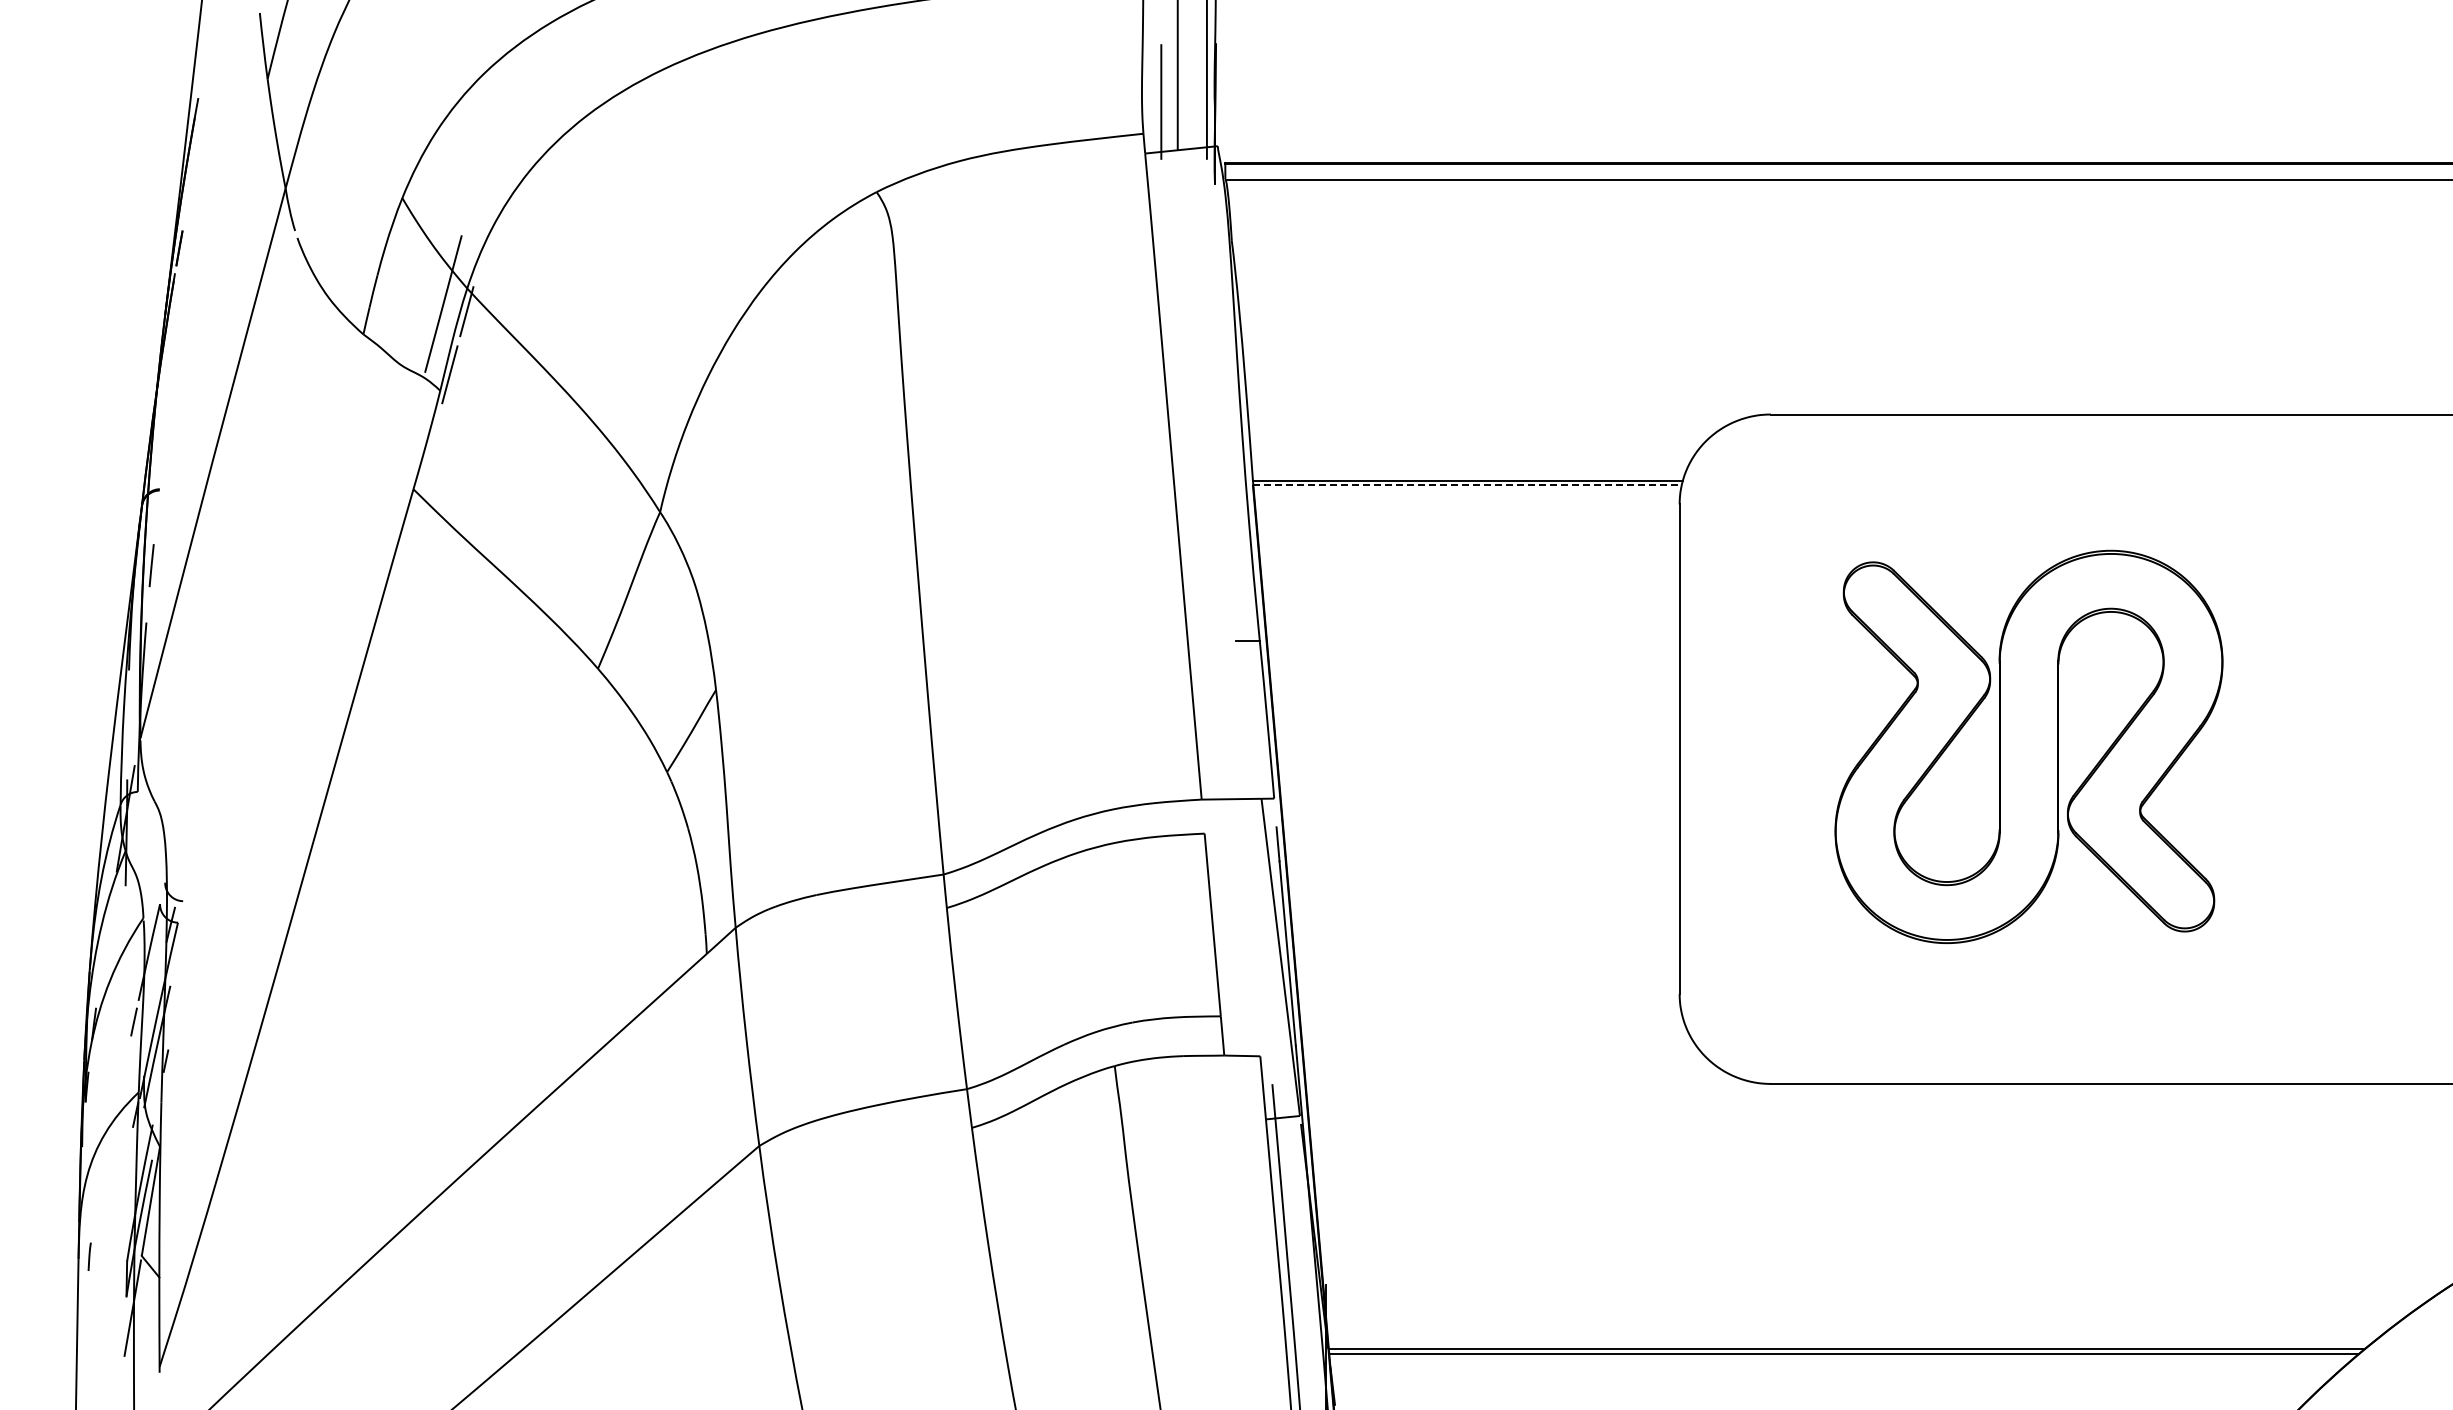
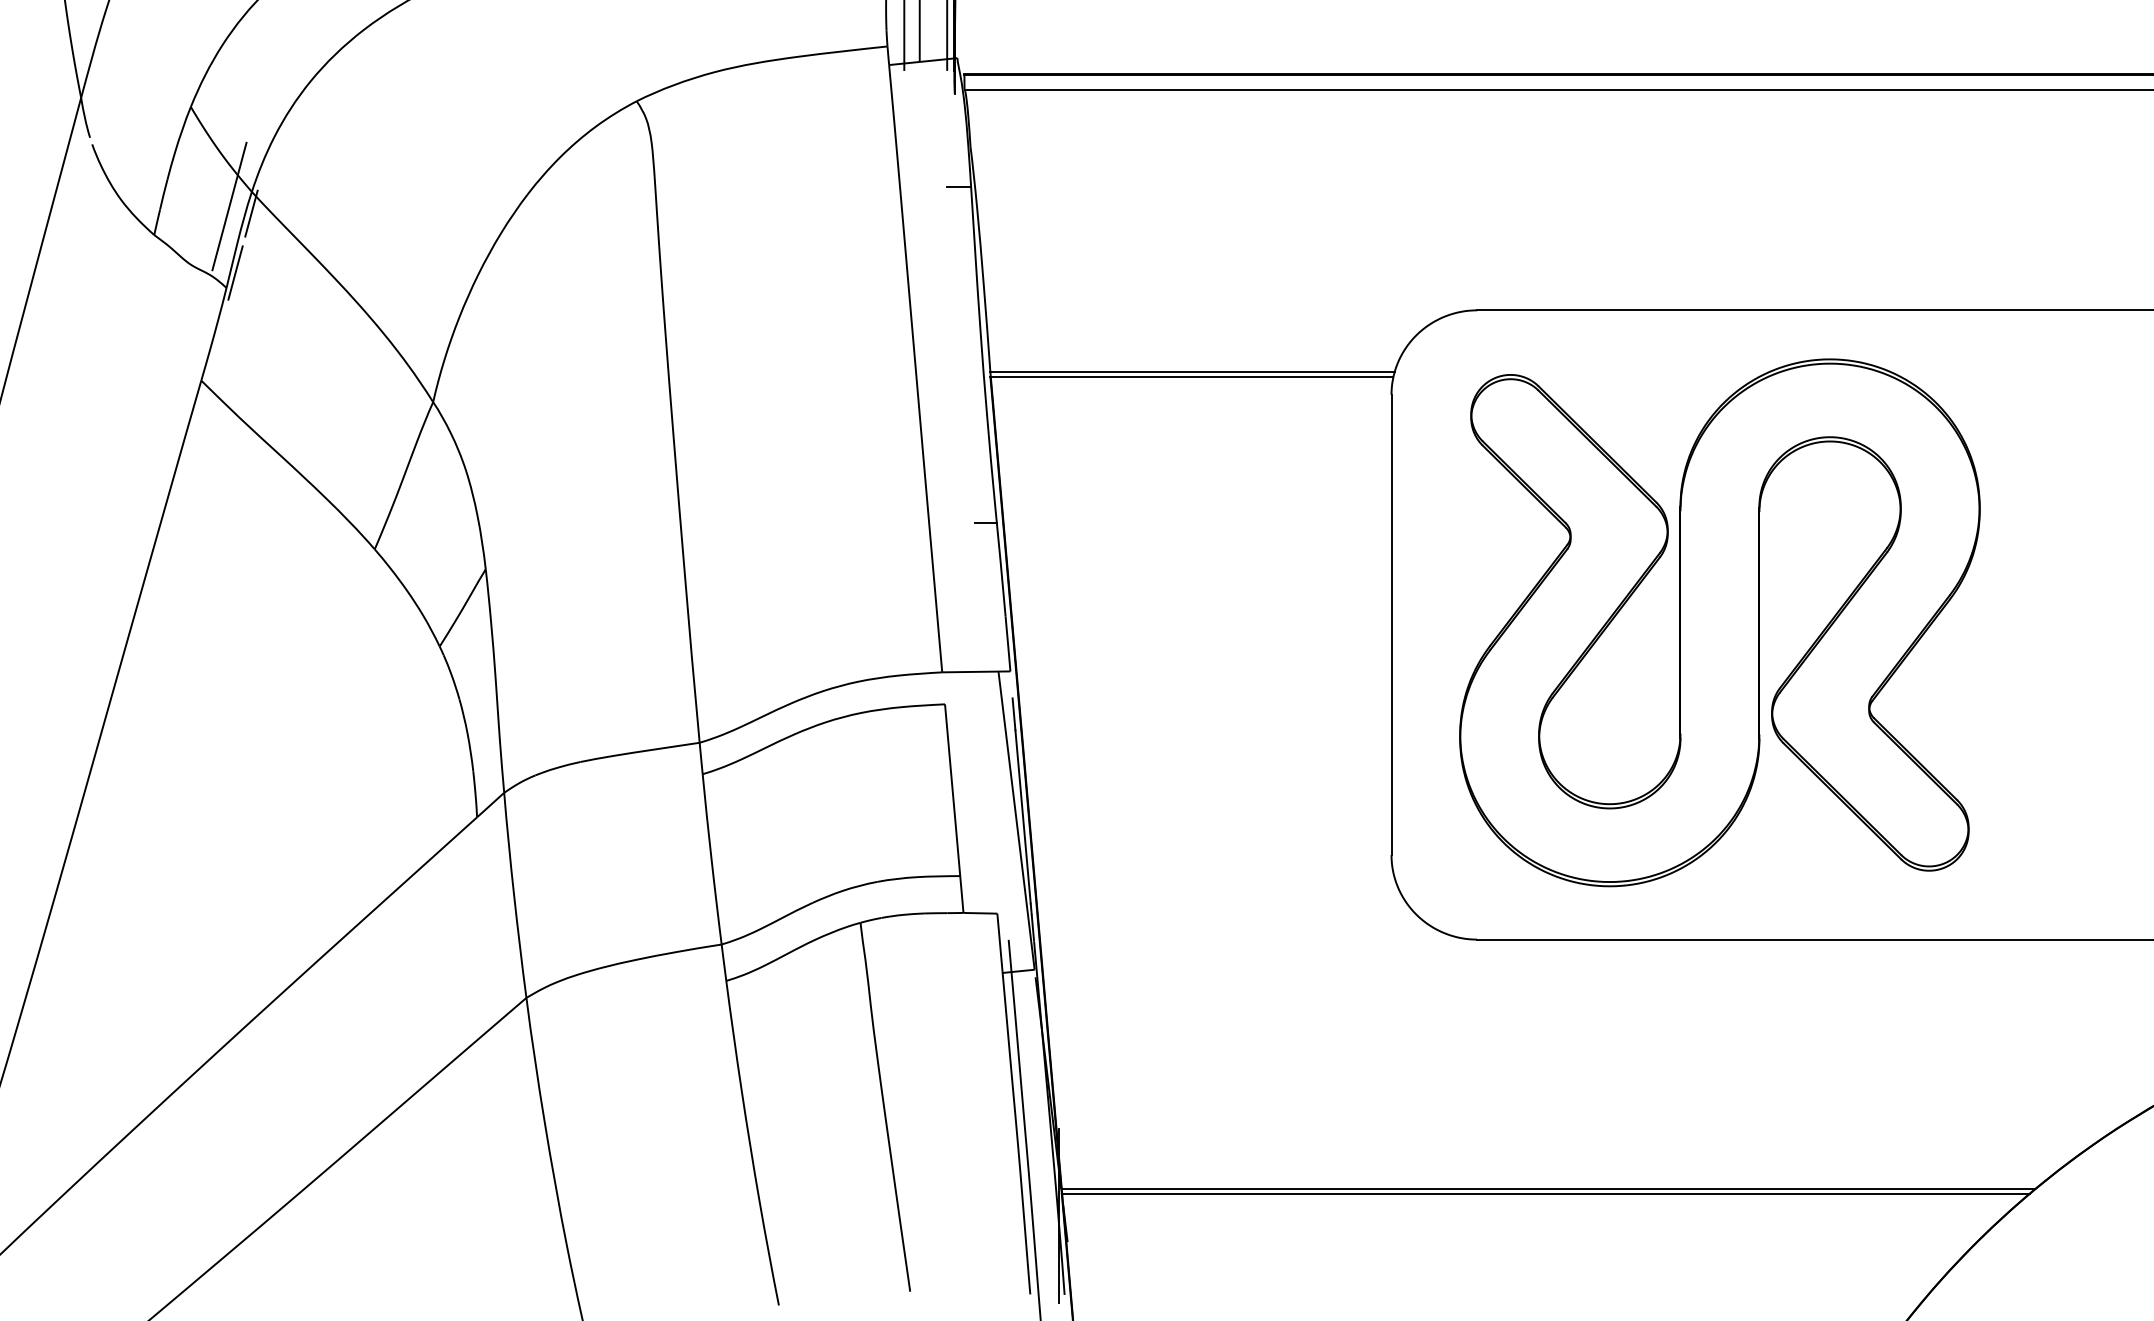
line: (1219, 282) -> (958, 186), added
line: (1467, 485) -> (1192, 377), dashed -> solid
part: (2028, 746) -> (1719, 622), size x1.43

